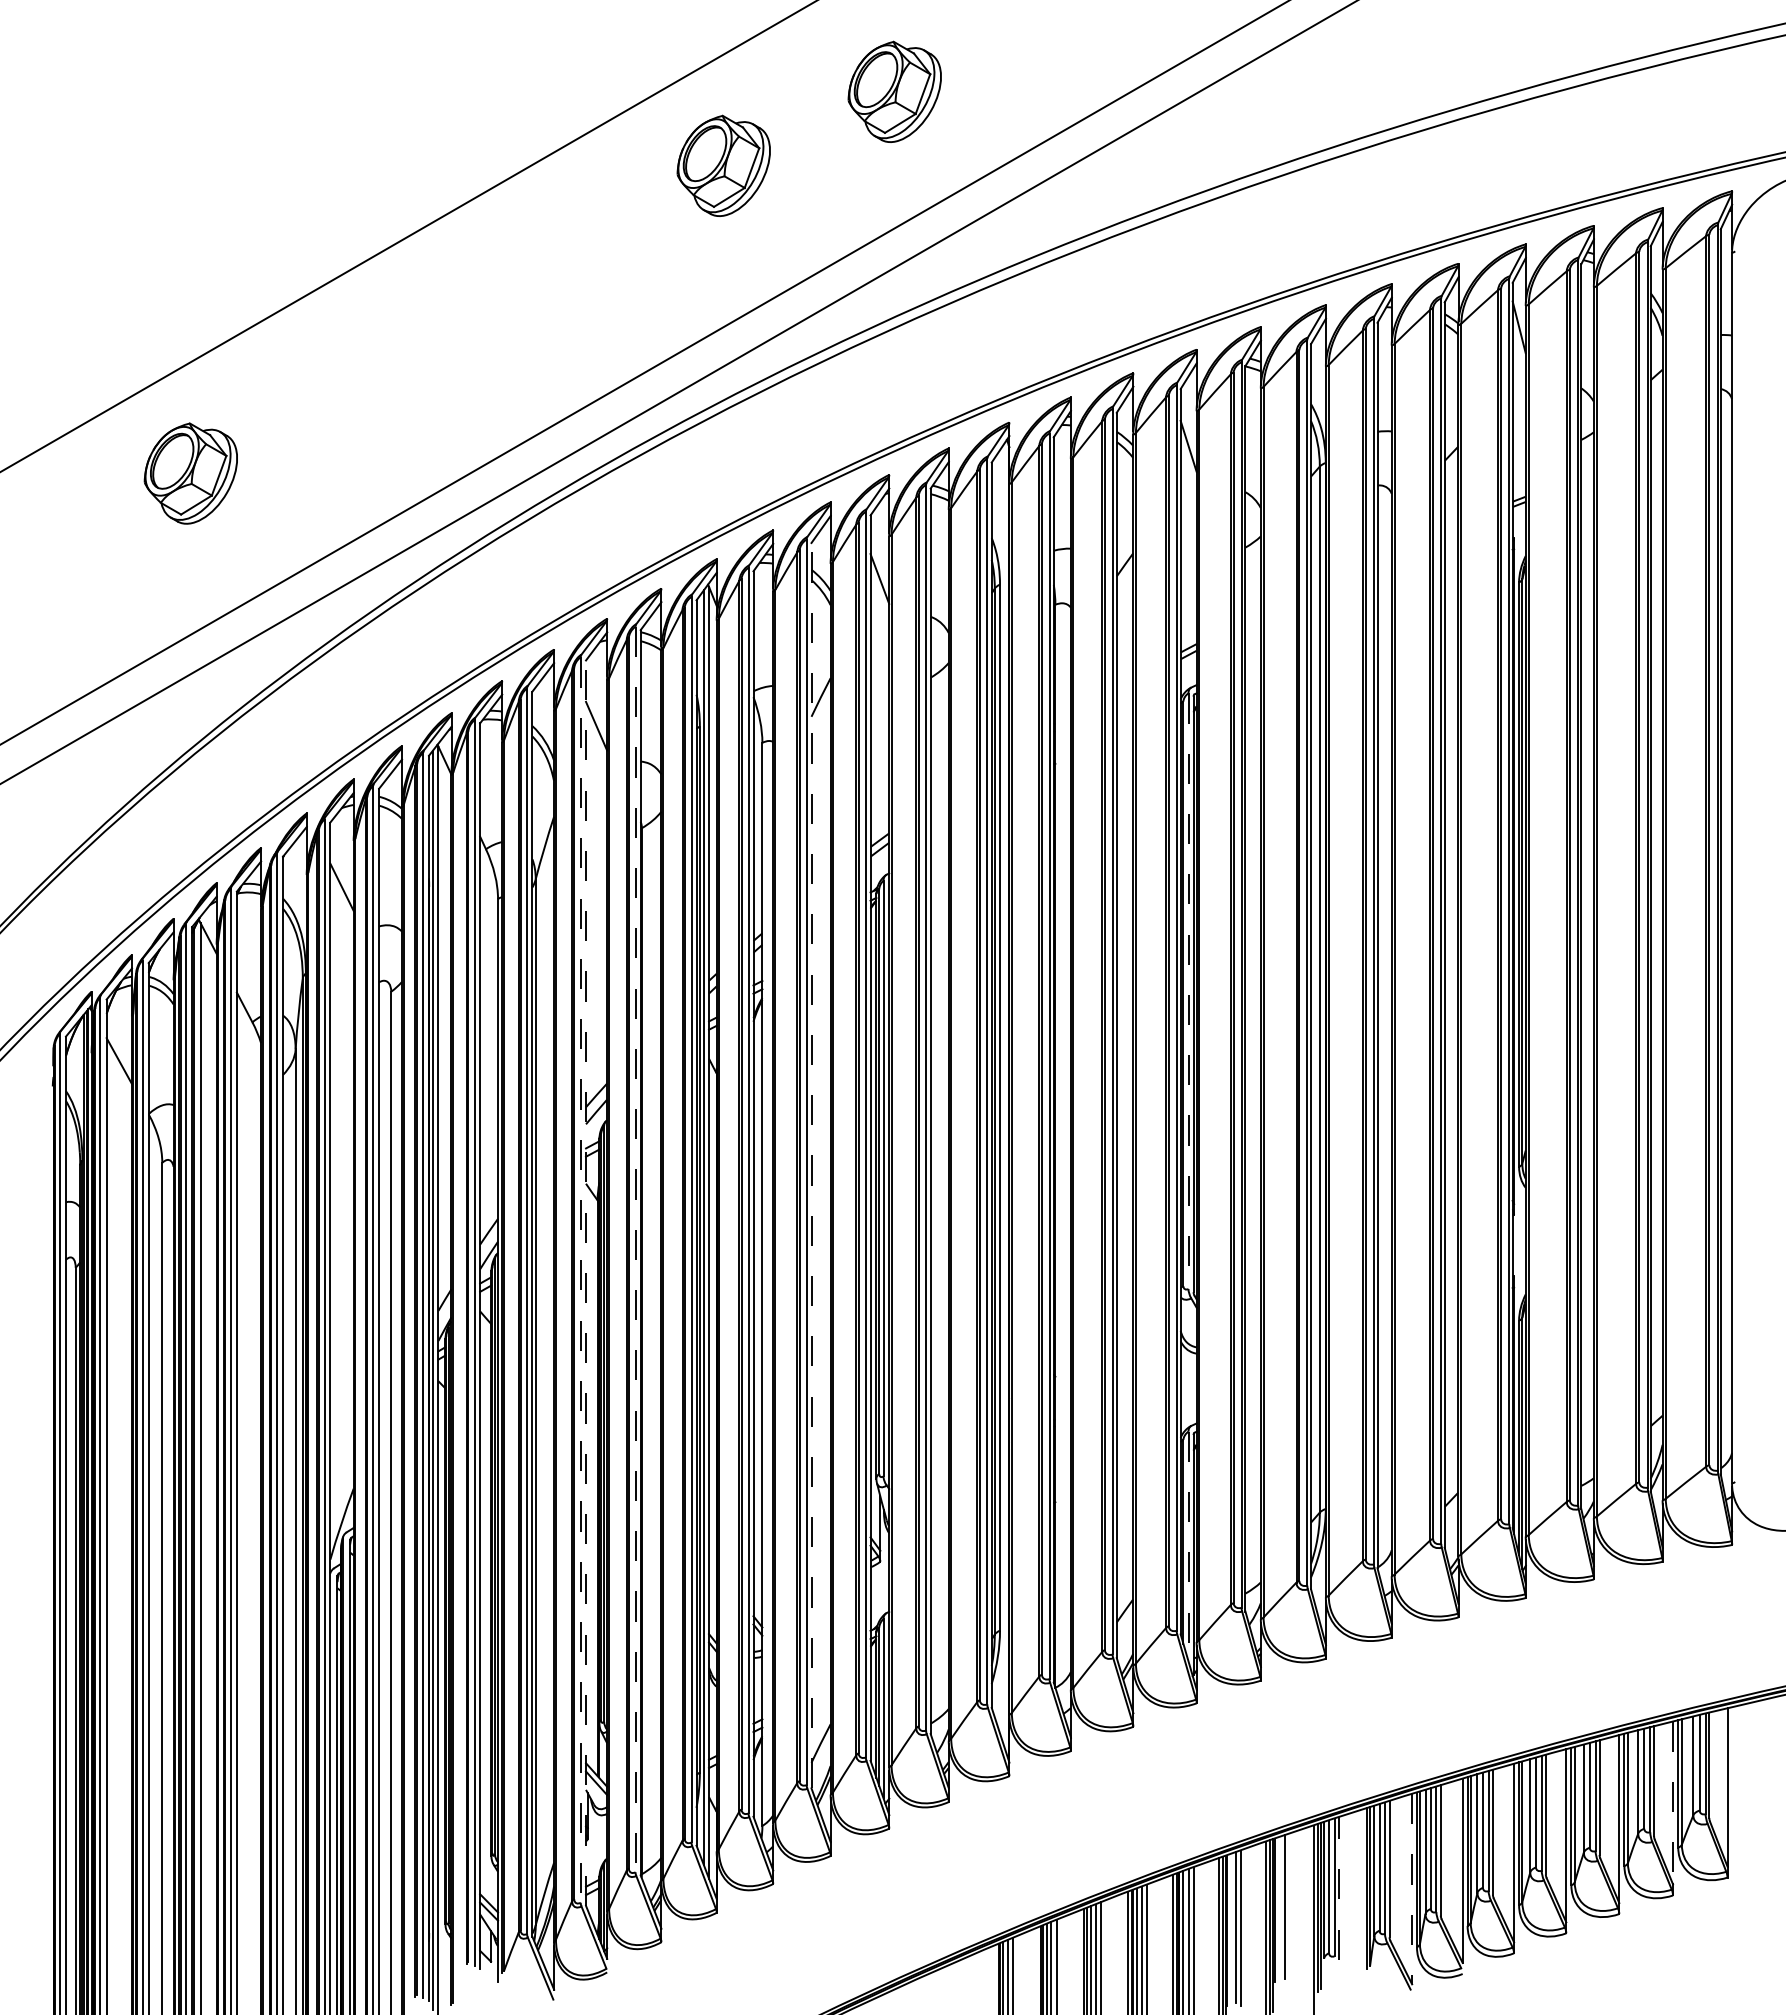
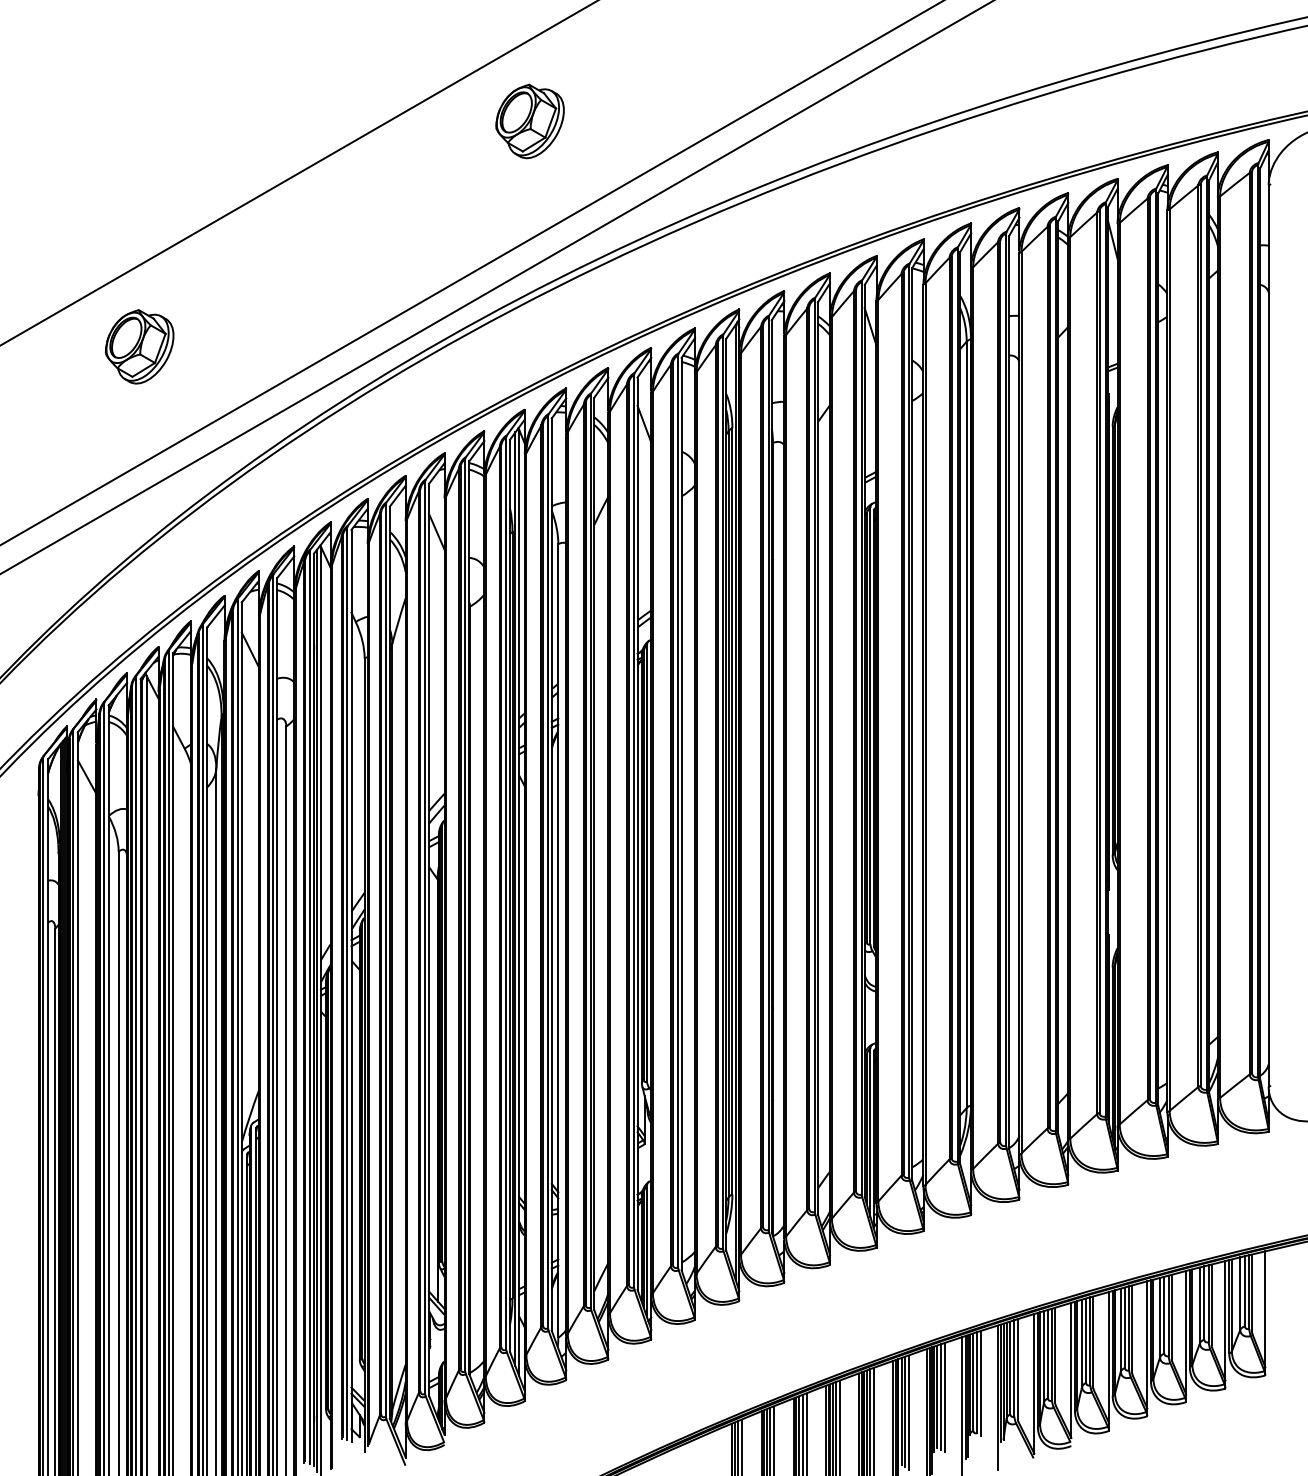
part: (894, 91) -> (655, 66), removed
line: (1188, 991) -> (870, 726), dashed -> solid
line: (1004, 1095) -> (735, 802), added
line: (811, 1165) -> (594, 853), dashed -> solid
line: (635, 1249) -> (465, 915), dashed -> solid
line: (580, 1280) -> (425, 937), dashed -> solid
line: (586, 1283) -> (429, 940), dashed -> solid
line: (1188, 1546) -> (870, 1132), dashed -> solid
line: (1673, 1803) -> (1225, 1321), dashed -> solid
line: (1339, 1887) -> (981, 1382), dashed -> solid
line: (1412, 1889) -> (1034, 1384), dashed -> solid
line: (1279, 1906) -> (937, 1396), added
line: (1289, 1907) -> (944, 1397), added
line: (1362, 1907) -> (997, 1397), added
line: (1231, 1927) -> (901, 1411), added

